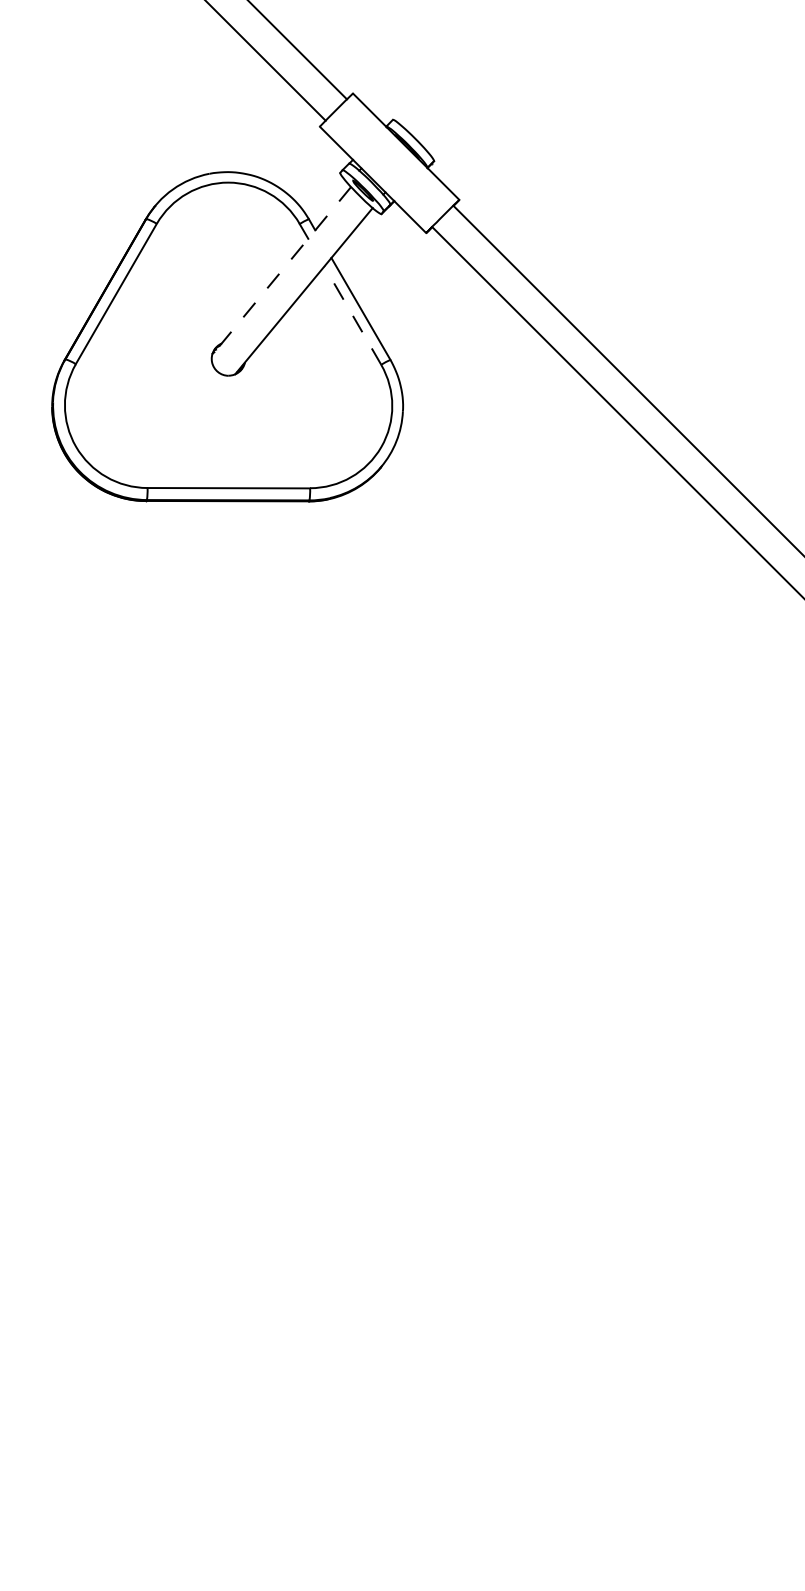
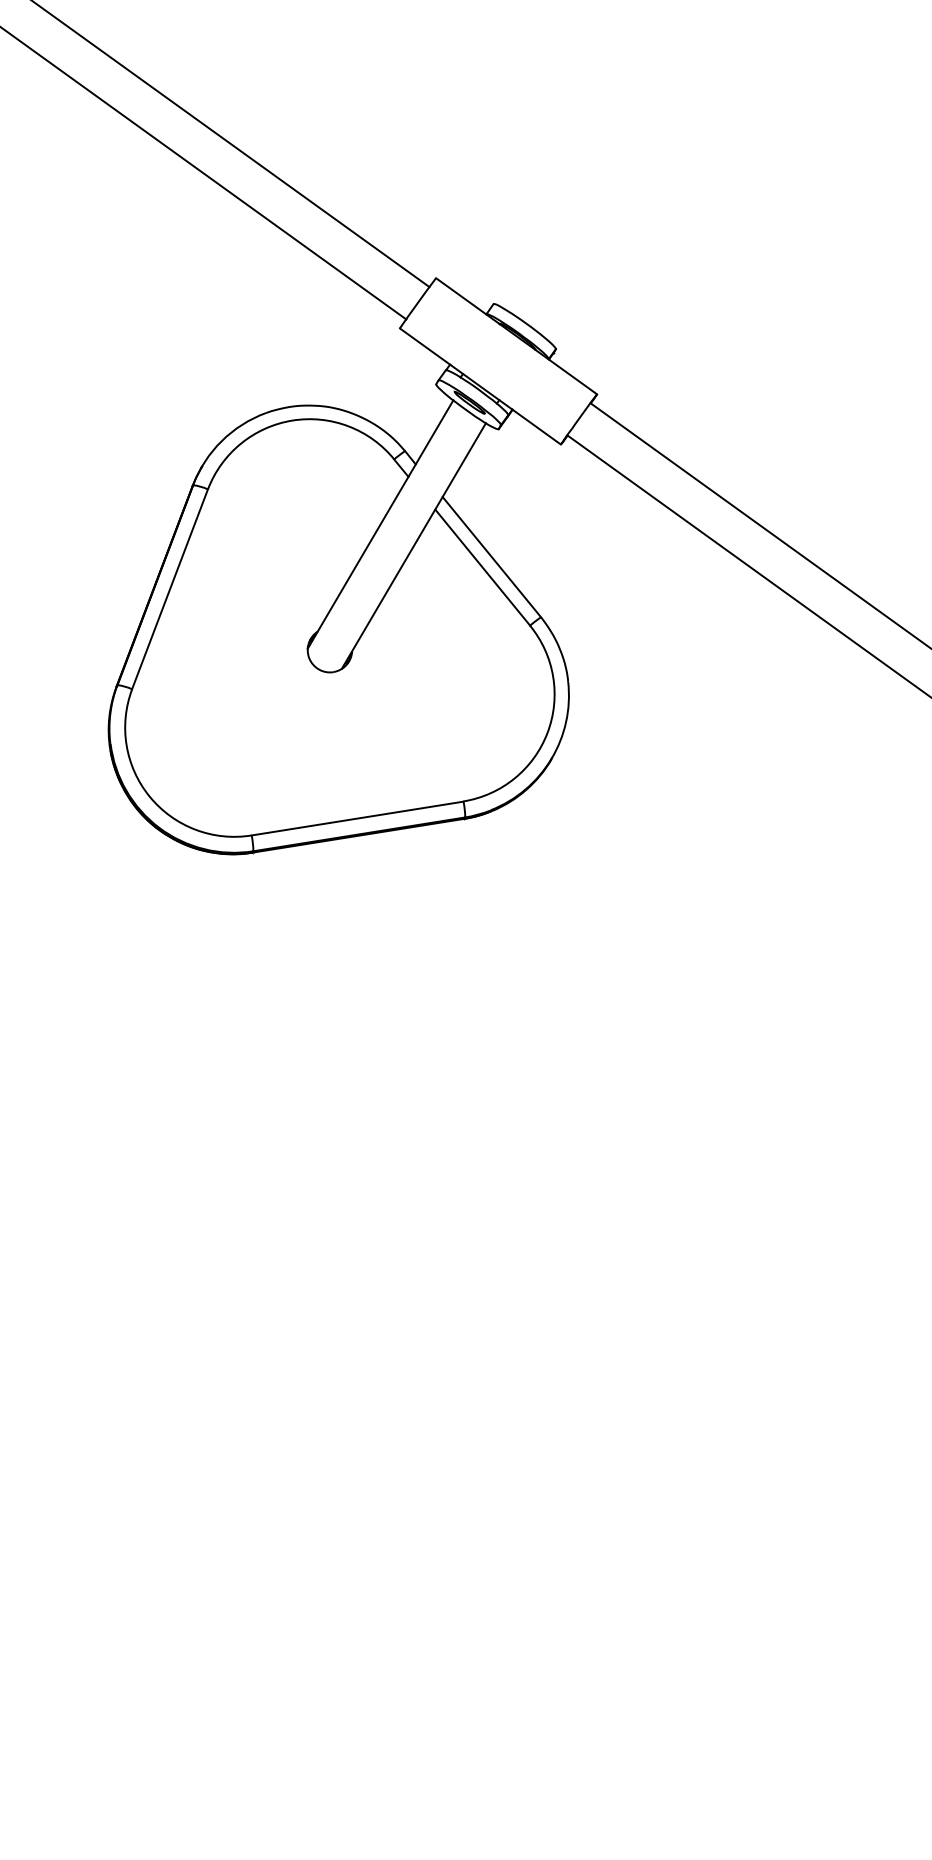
line: (281, 271) -> (380, 525), dashed -> solid
line: (352, 315) -> (482, 567), dashed -> solid

